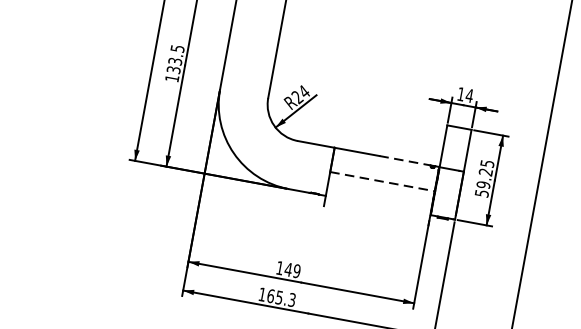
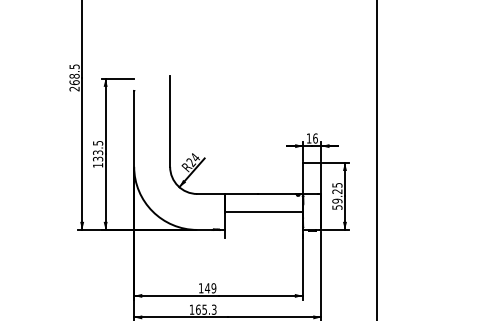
text: (468, 95) -> (314, 138), 14 -> 16
line: (405, 161) -> (277, 194), dashed -> solid
line: (383, 182) -> (264, 212), dashed -> solid

